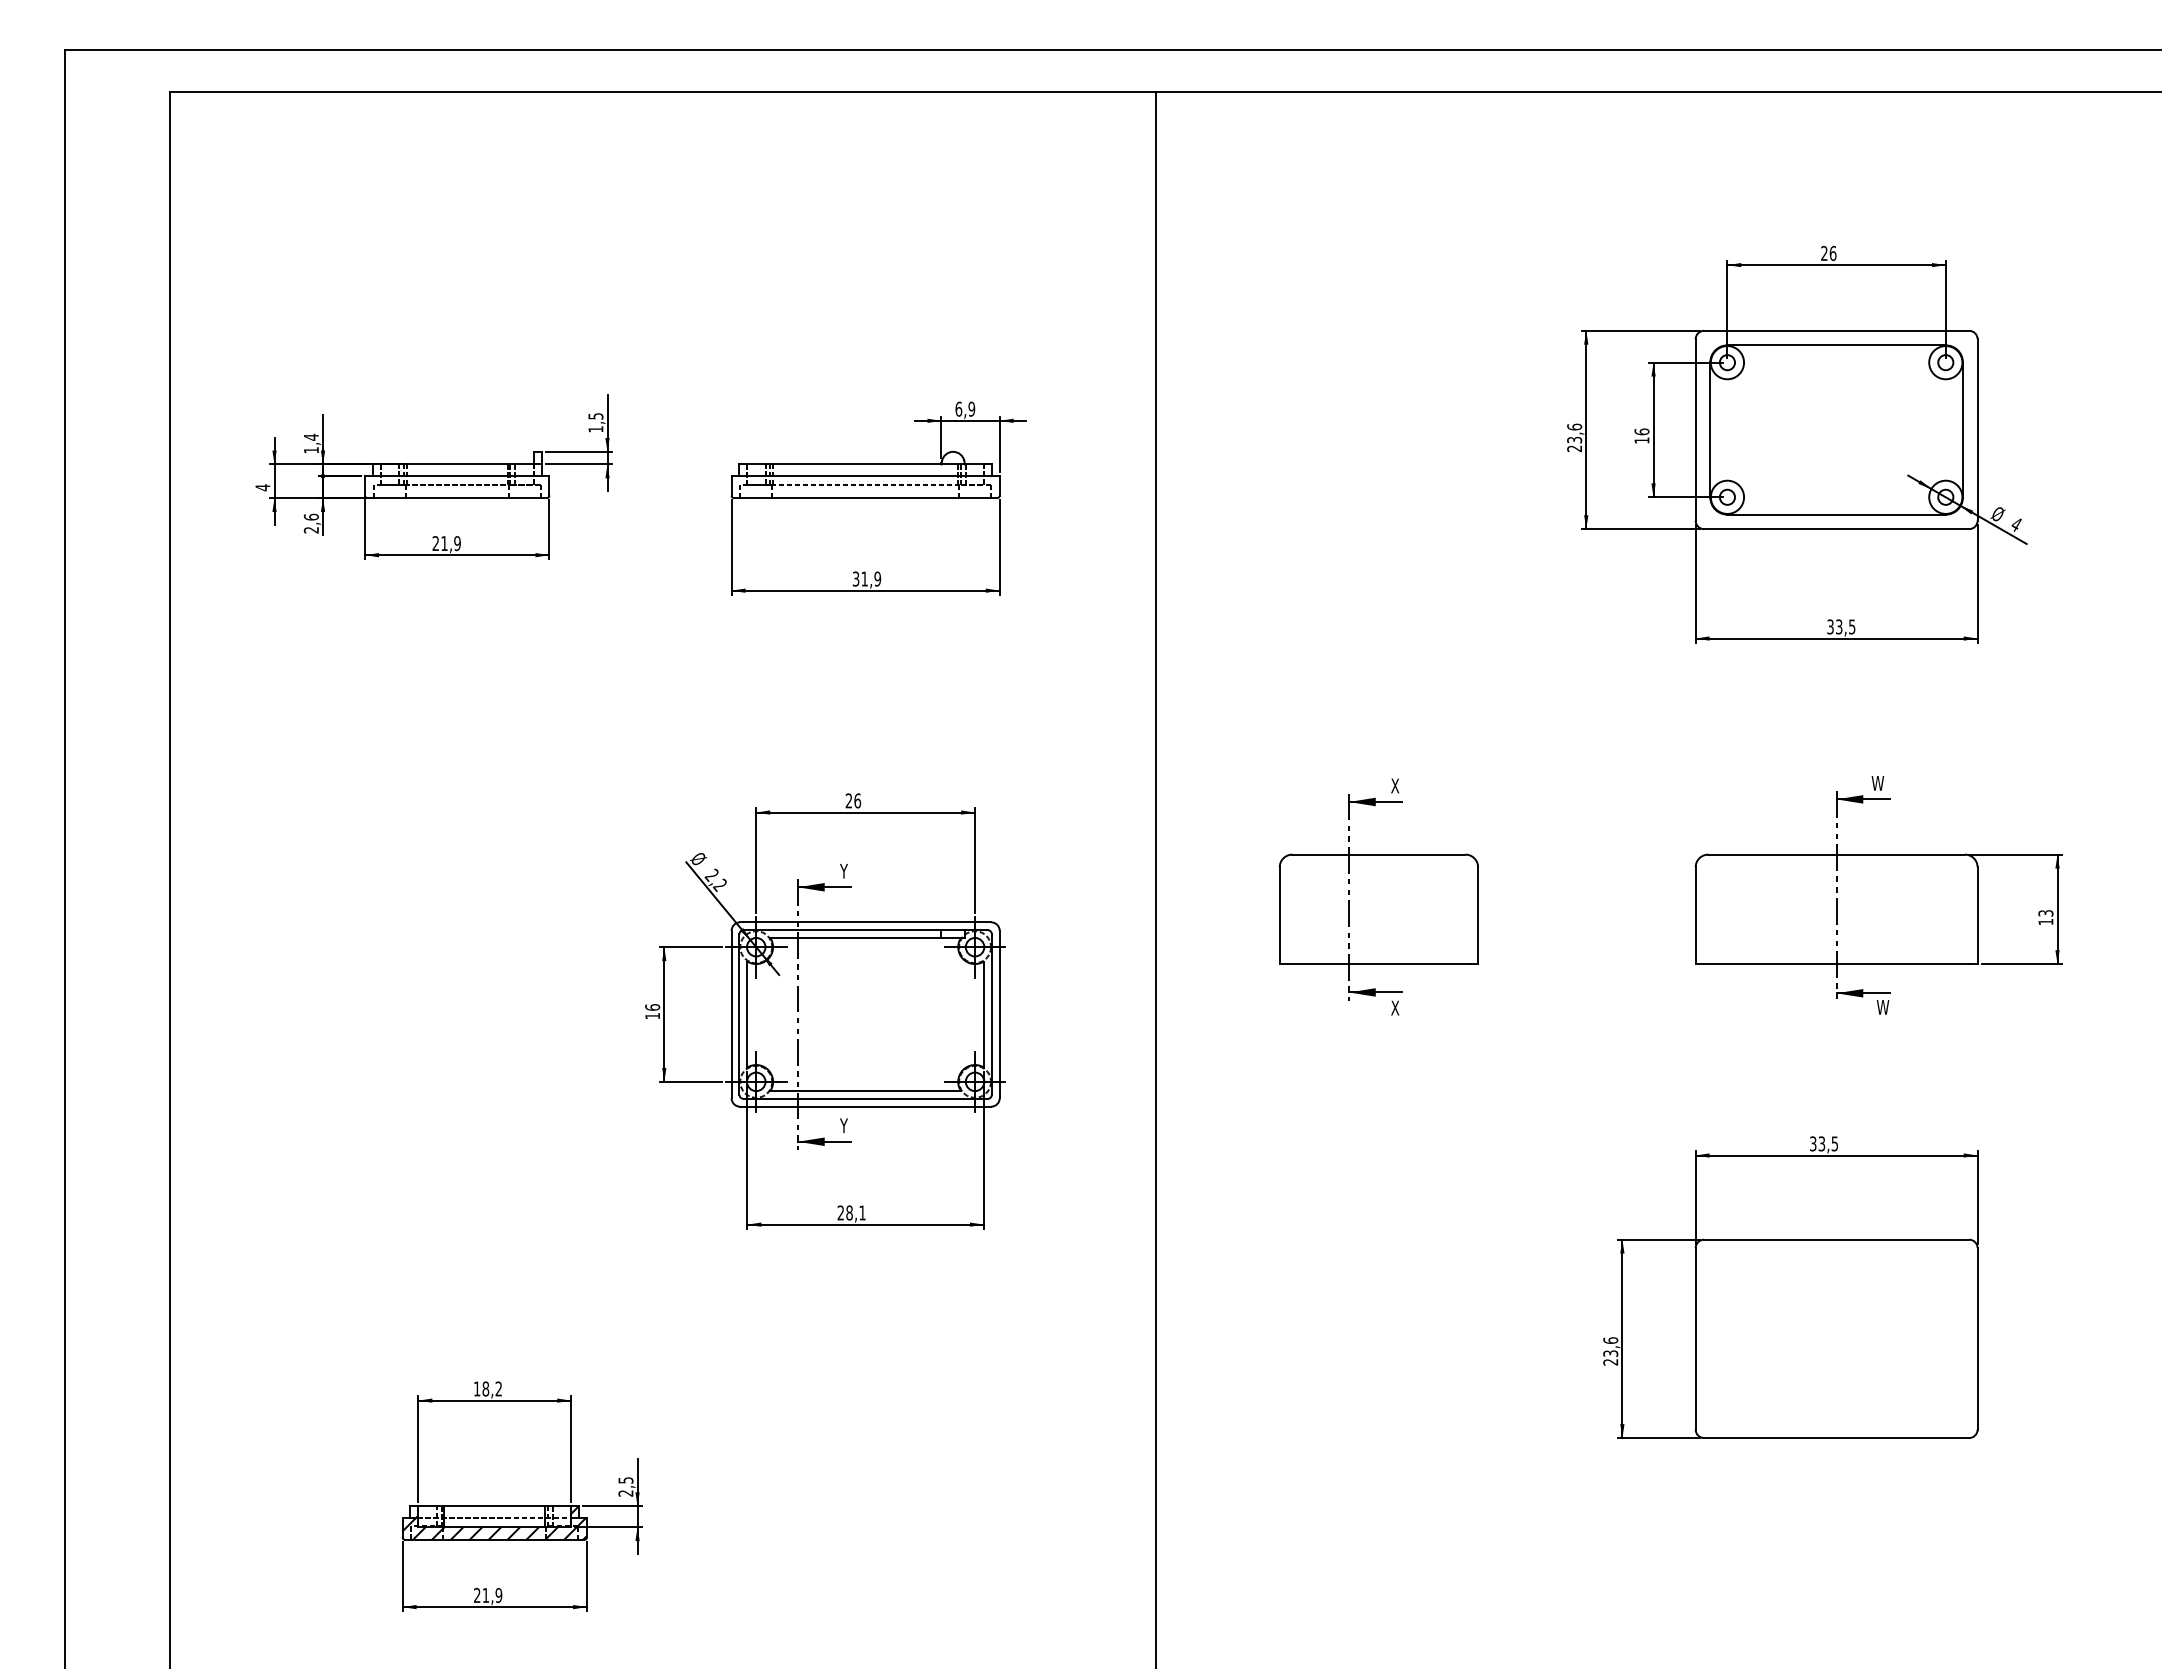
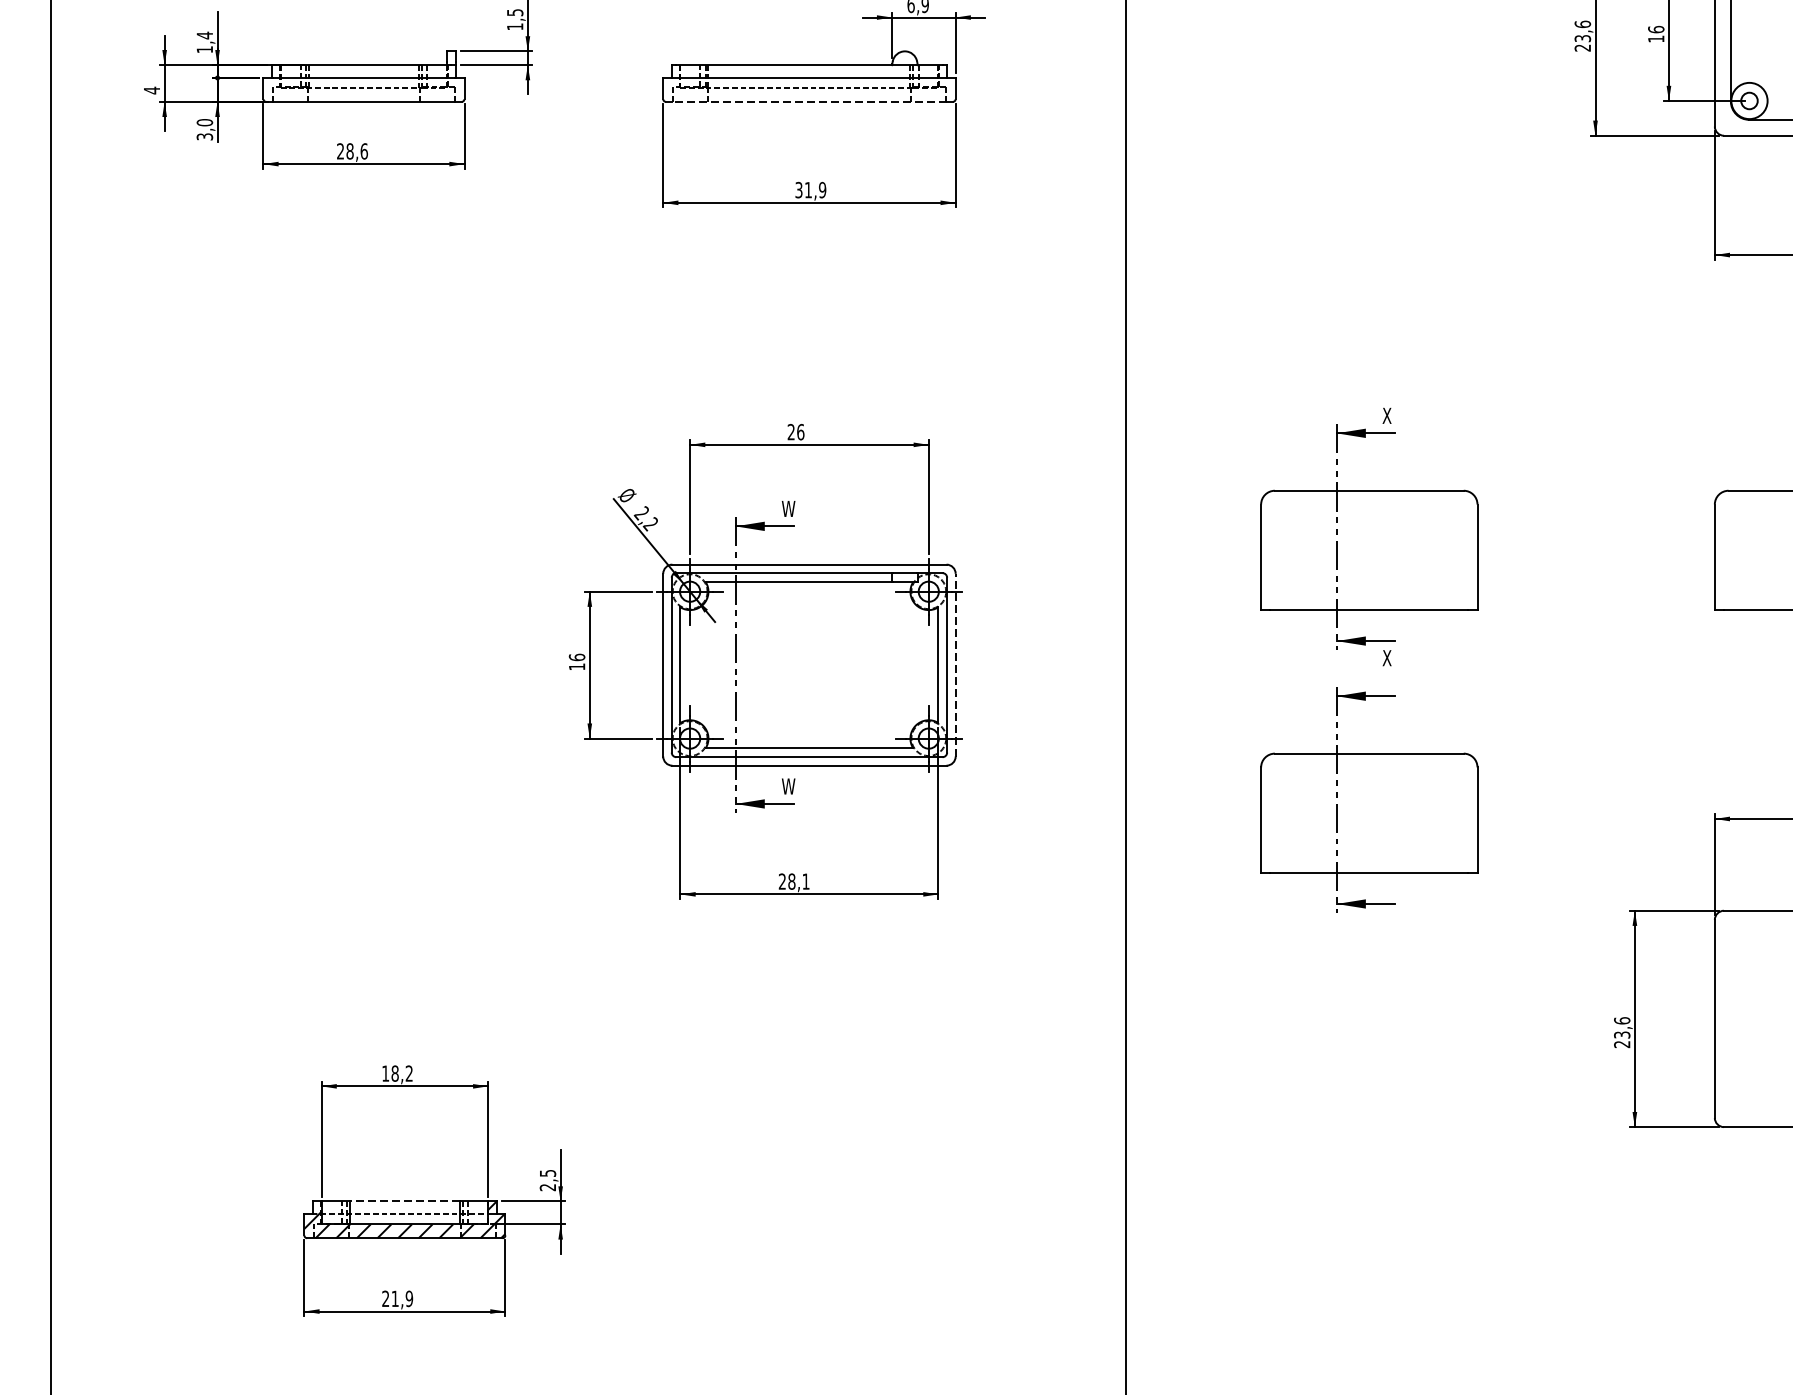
line: (865, 498) -> (809, 102), solid -> dashed
text: (310, 523) -> (203, 129), 2,6 -> 3,0
text: (450, 543) -> (356, 151), 21,9 -> 28,6
text: (846, 871) -> (788, 509), Y -> W
line: (999, 1014) -> (955, 665), solid -> dashed
text: (846, 1125) -> (788, 786), Y -> W
part: (1378, 1138) -> (1368, 800), added
line: (494, 1506) -> (404, 1201), solid -> dashed

